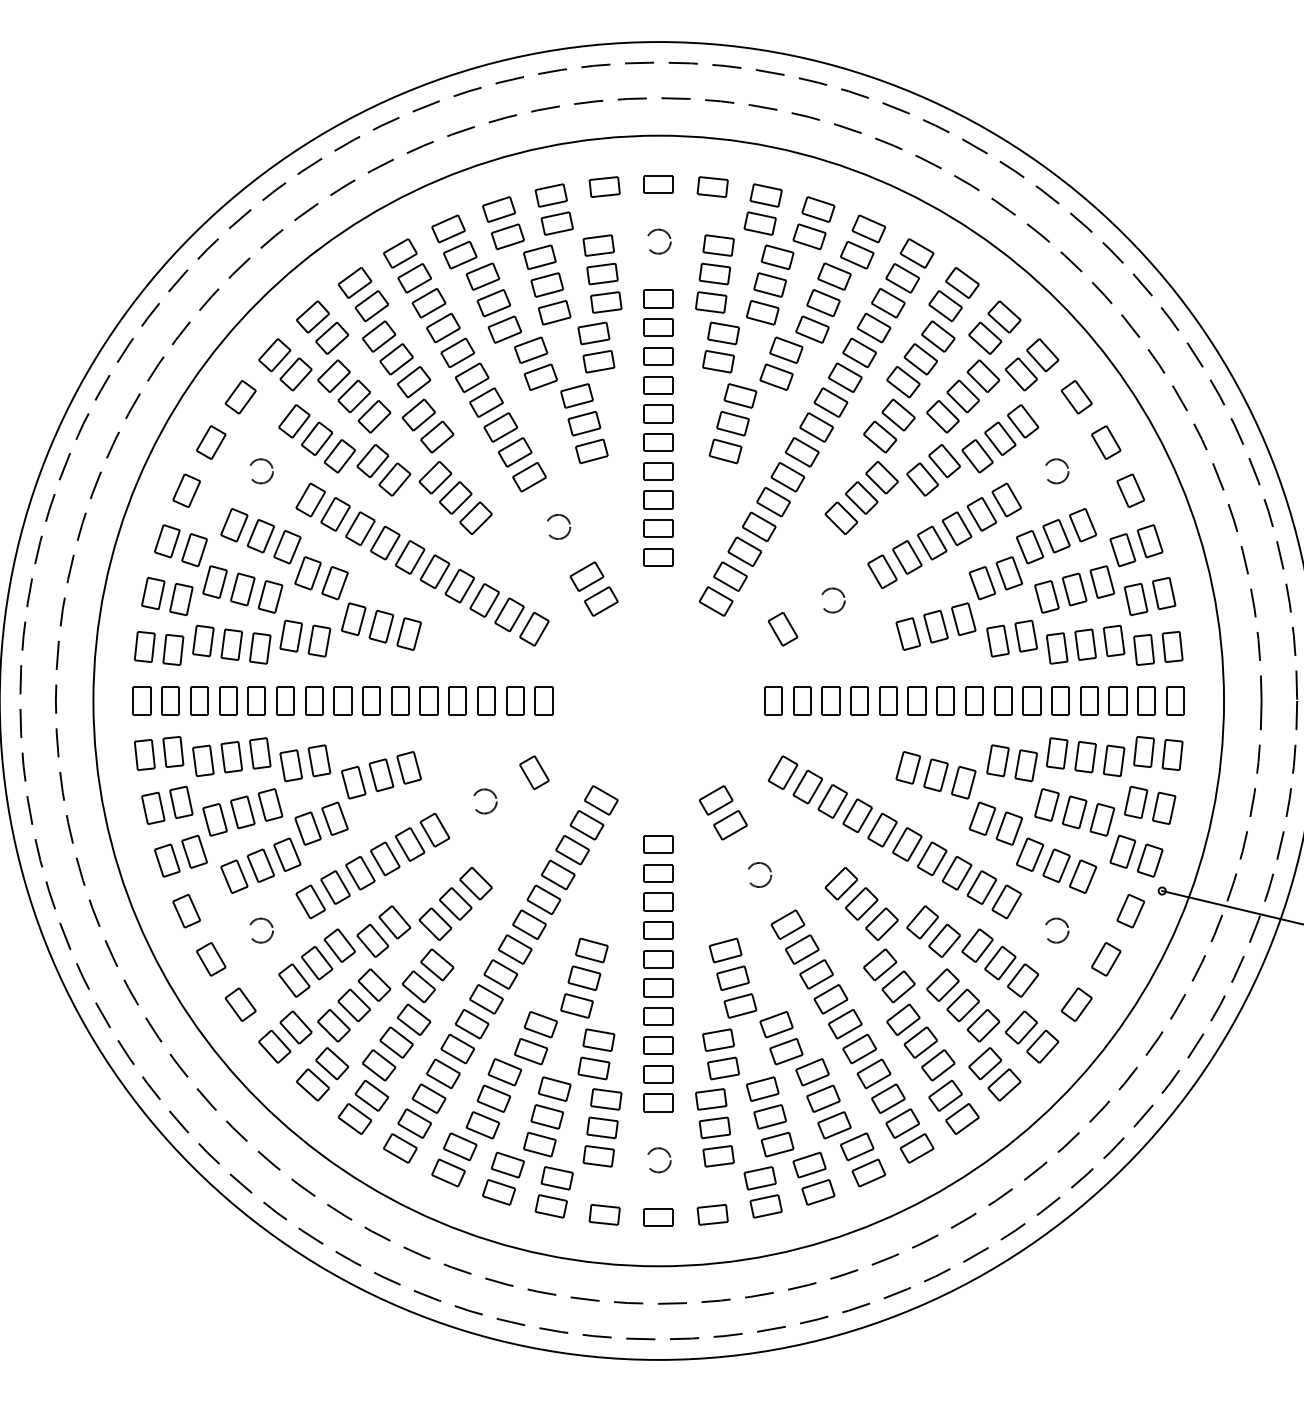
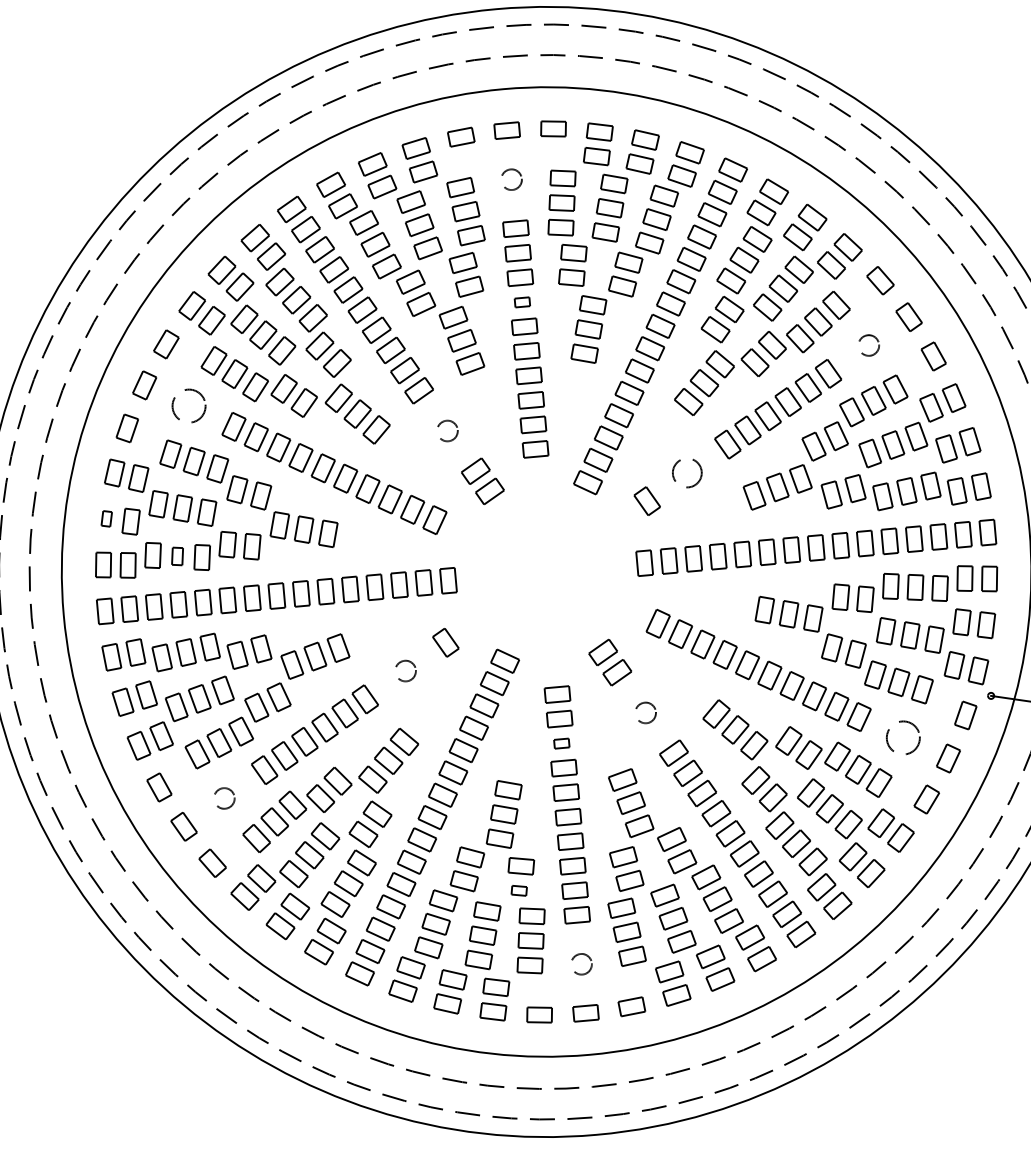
part: (658, 385) -> (522, 302), size x0.6
circle: (261, 471) -> (189, 406), size x1.6
part: (153, 593) -> (106, 518), size x0.6
circle: (833, 600) -> (688, 472), size x1.4
part: (231, 644) -> (177, 556), size x0.7
part: (658, 901) -> (561, 743), size x0.6
circle: (1057, 930) -> (904, 737), size x1.6
part: (593, 1068) -> (518, 890), size x0.6

